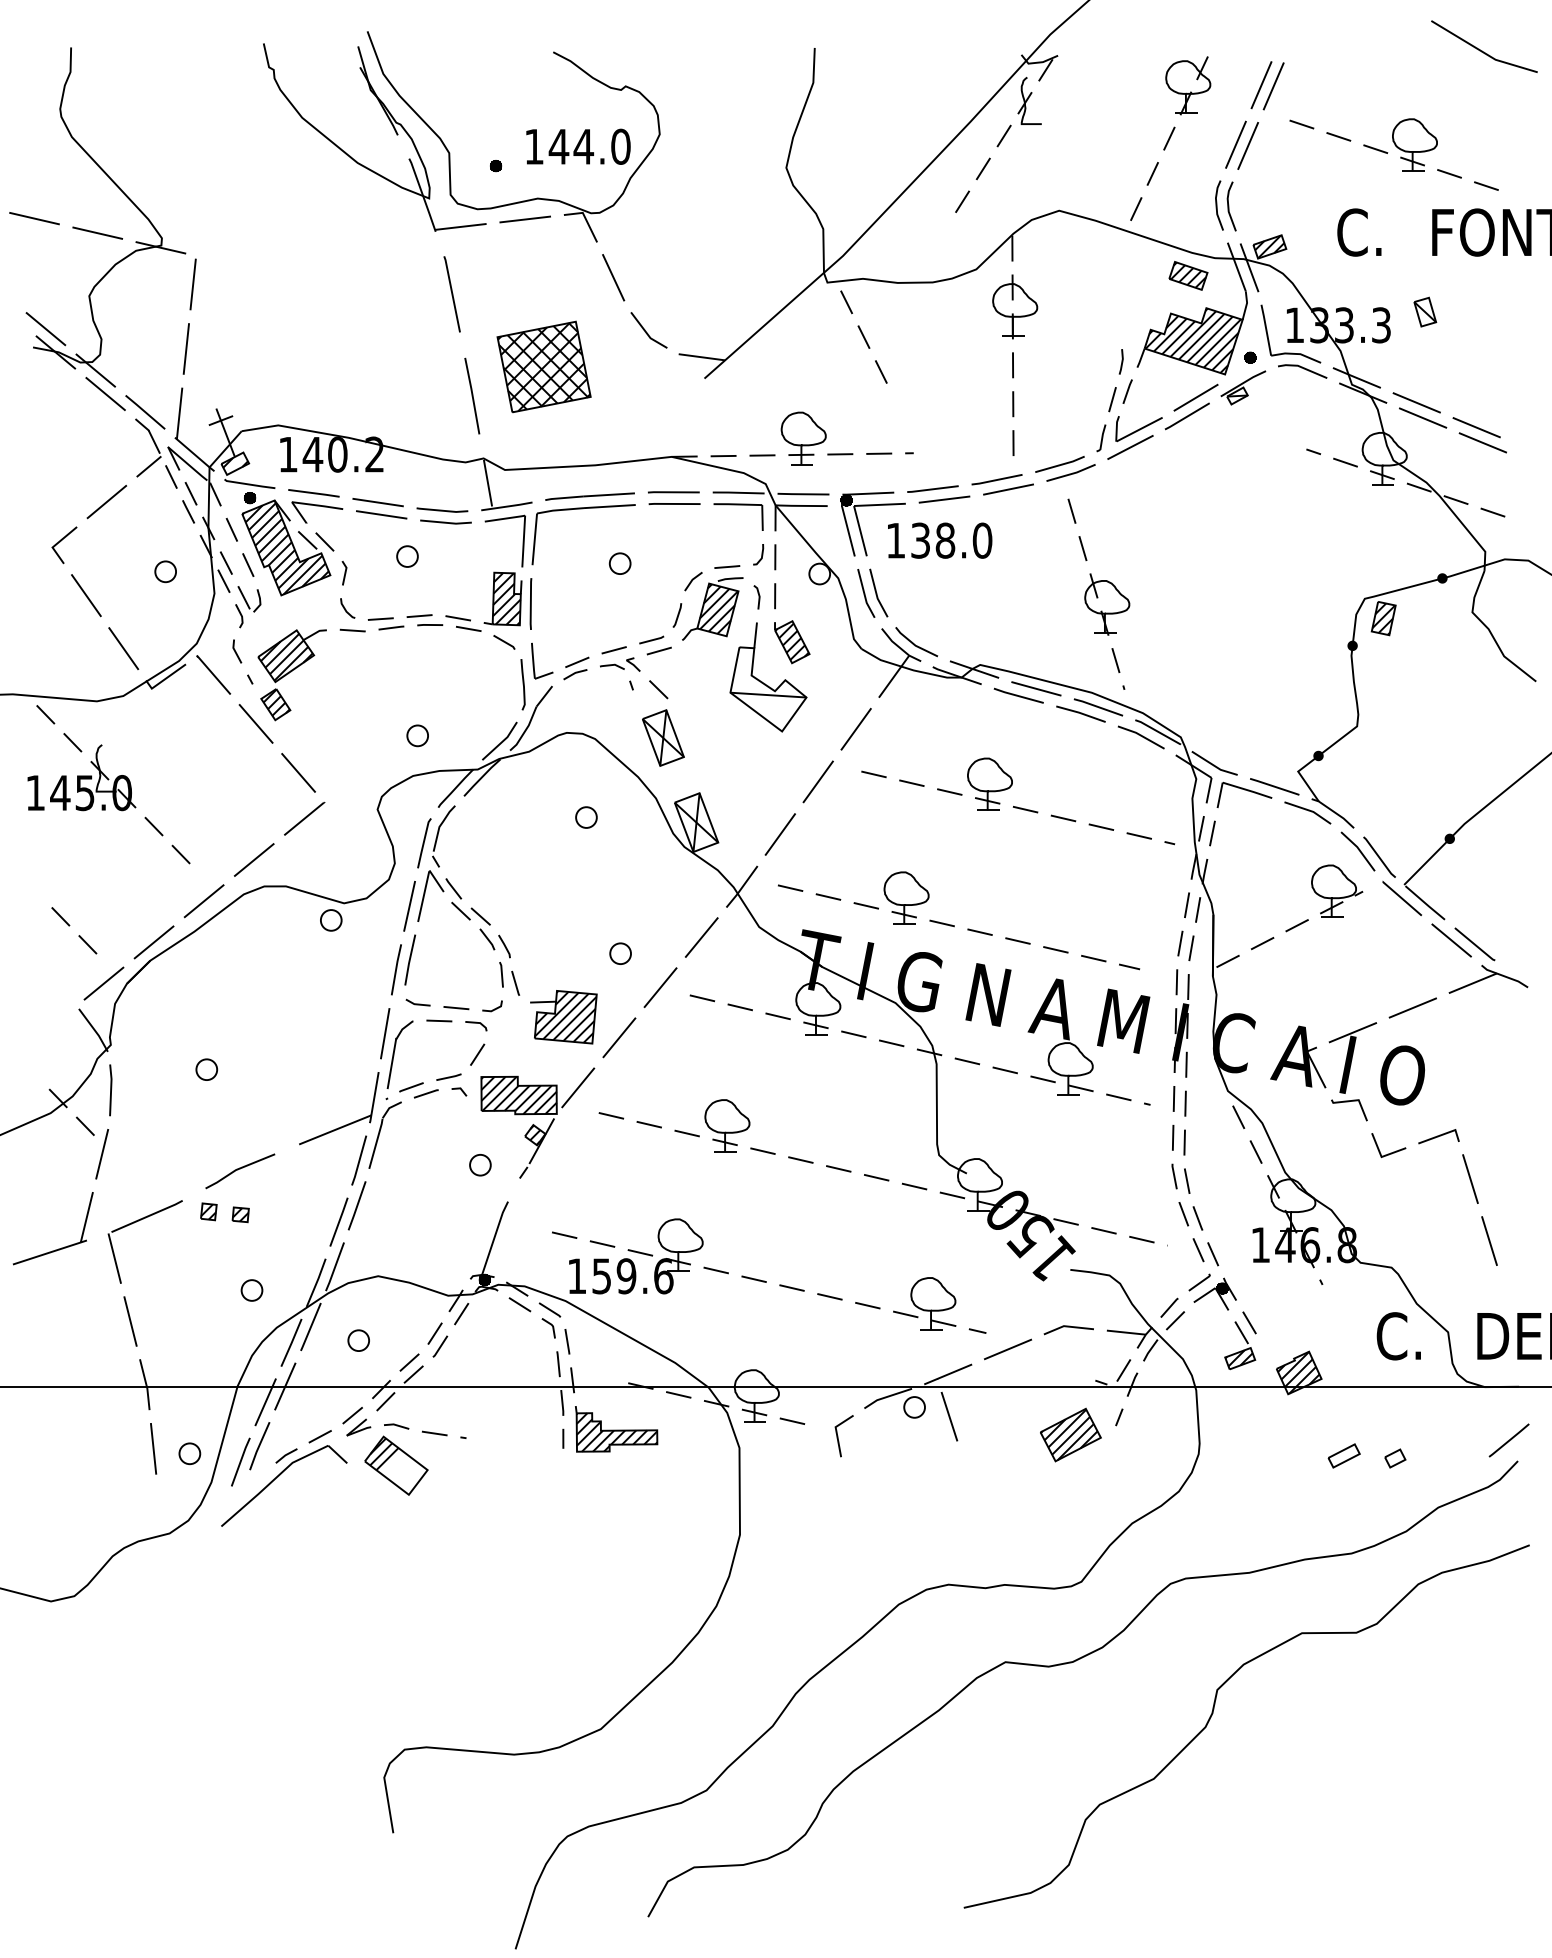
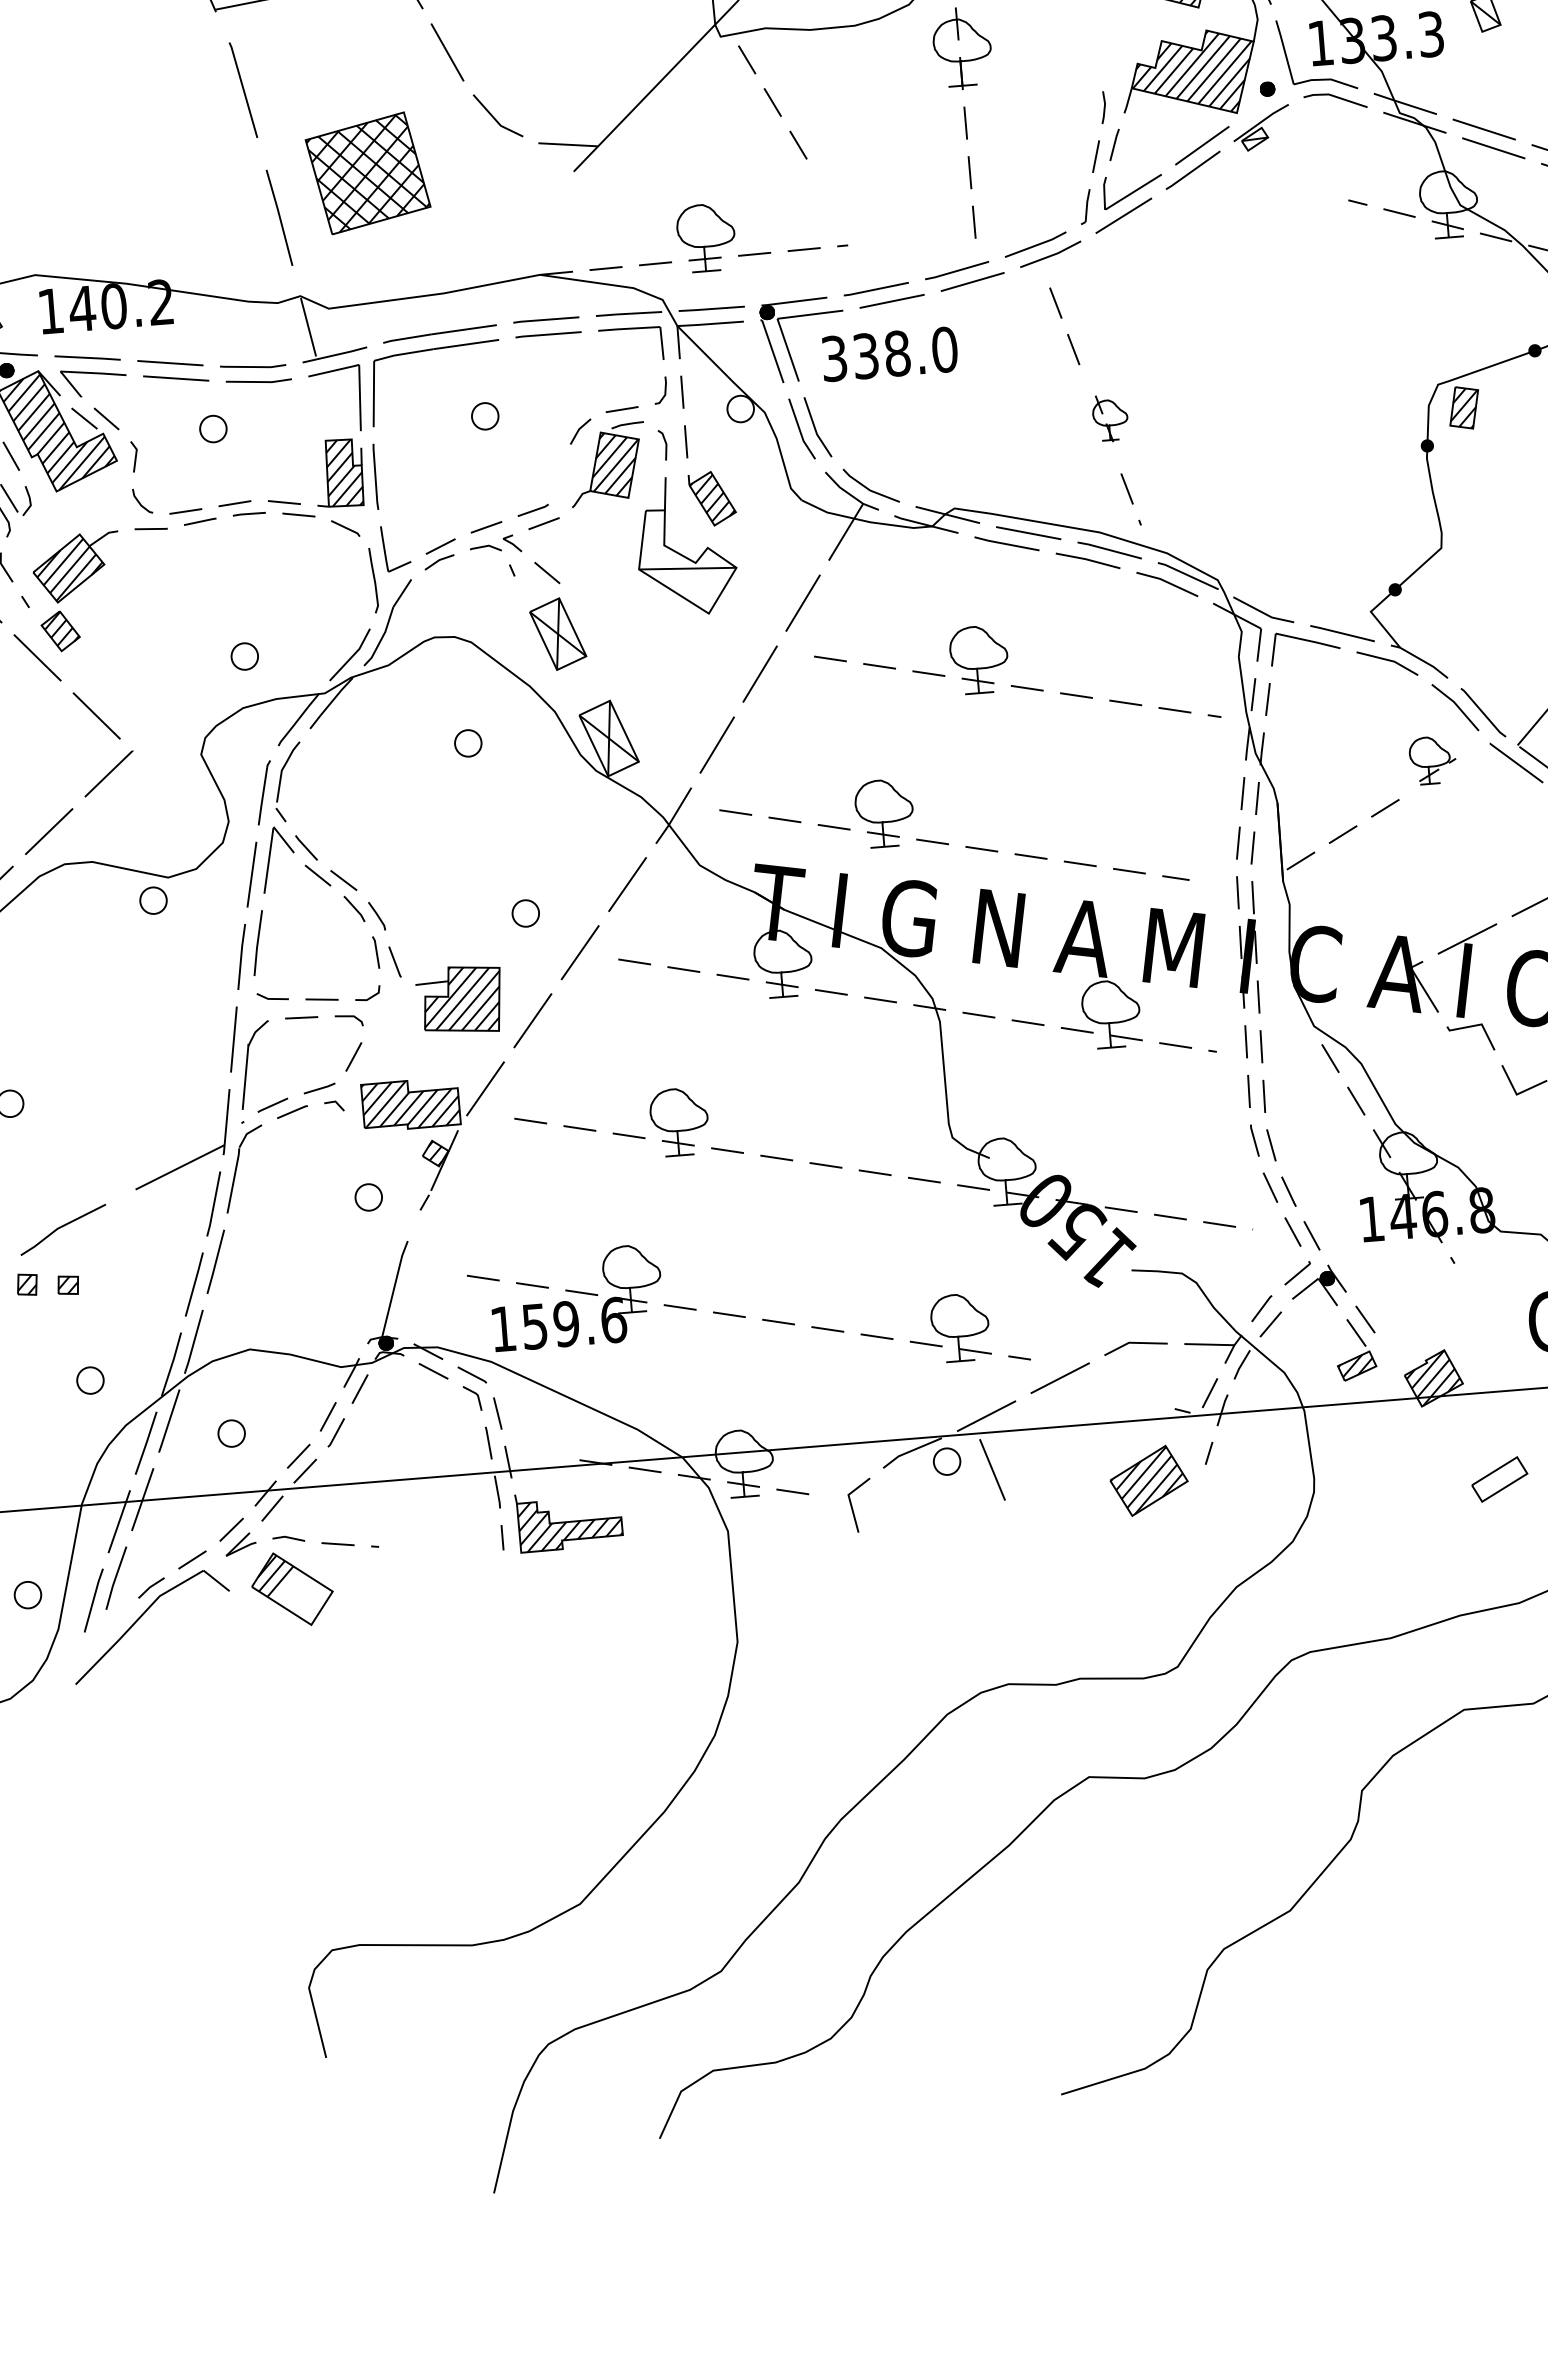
text: (895, 540) -> (833, 358), 138.0 -> 338.0
part: (1107, 604) -> (1110, 418), size x0.6
line: (677, 615) -> (563, 476), removed
part: (1337, 890) -> (1433, 759), size x0.7
part: (1343, 1455) -> (1498, 1478), size x1.4

